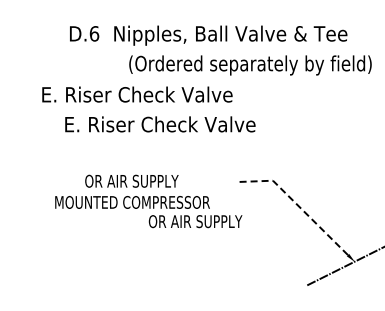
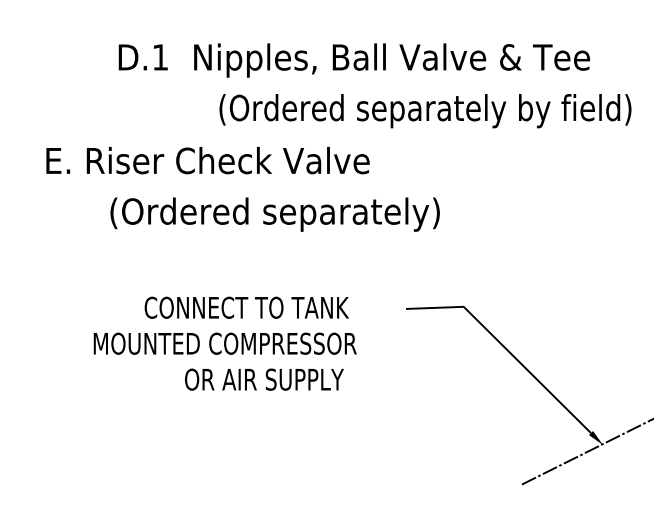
text: (94, 33) -> (160, 56), D.6 -> D.1
text: (137, 94) -> (208, 160), moved
text: (161, 126) -> (274, 214), E. Riser Check Valve -> (Ordered separately)
text: (147, 180) -> (250, 306), OR AIR SUPPLY -> CONNECT TO TANK
line: (297, 205) -> (505, 348), dashed -> solid
text: (195, 221) -> (264, 379), moved

